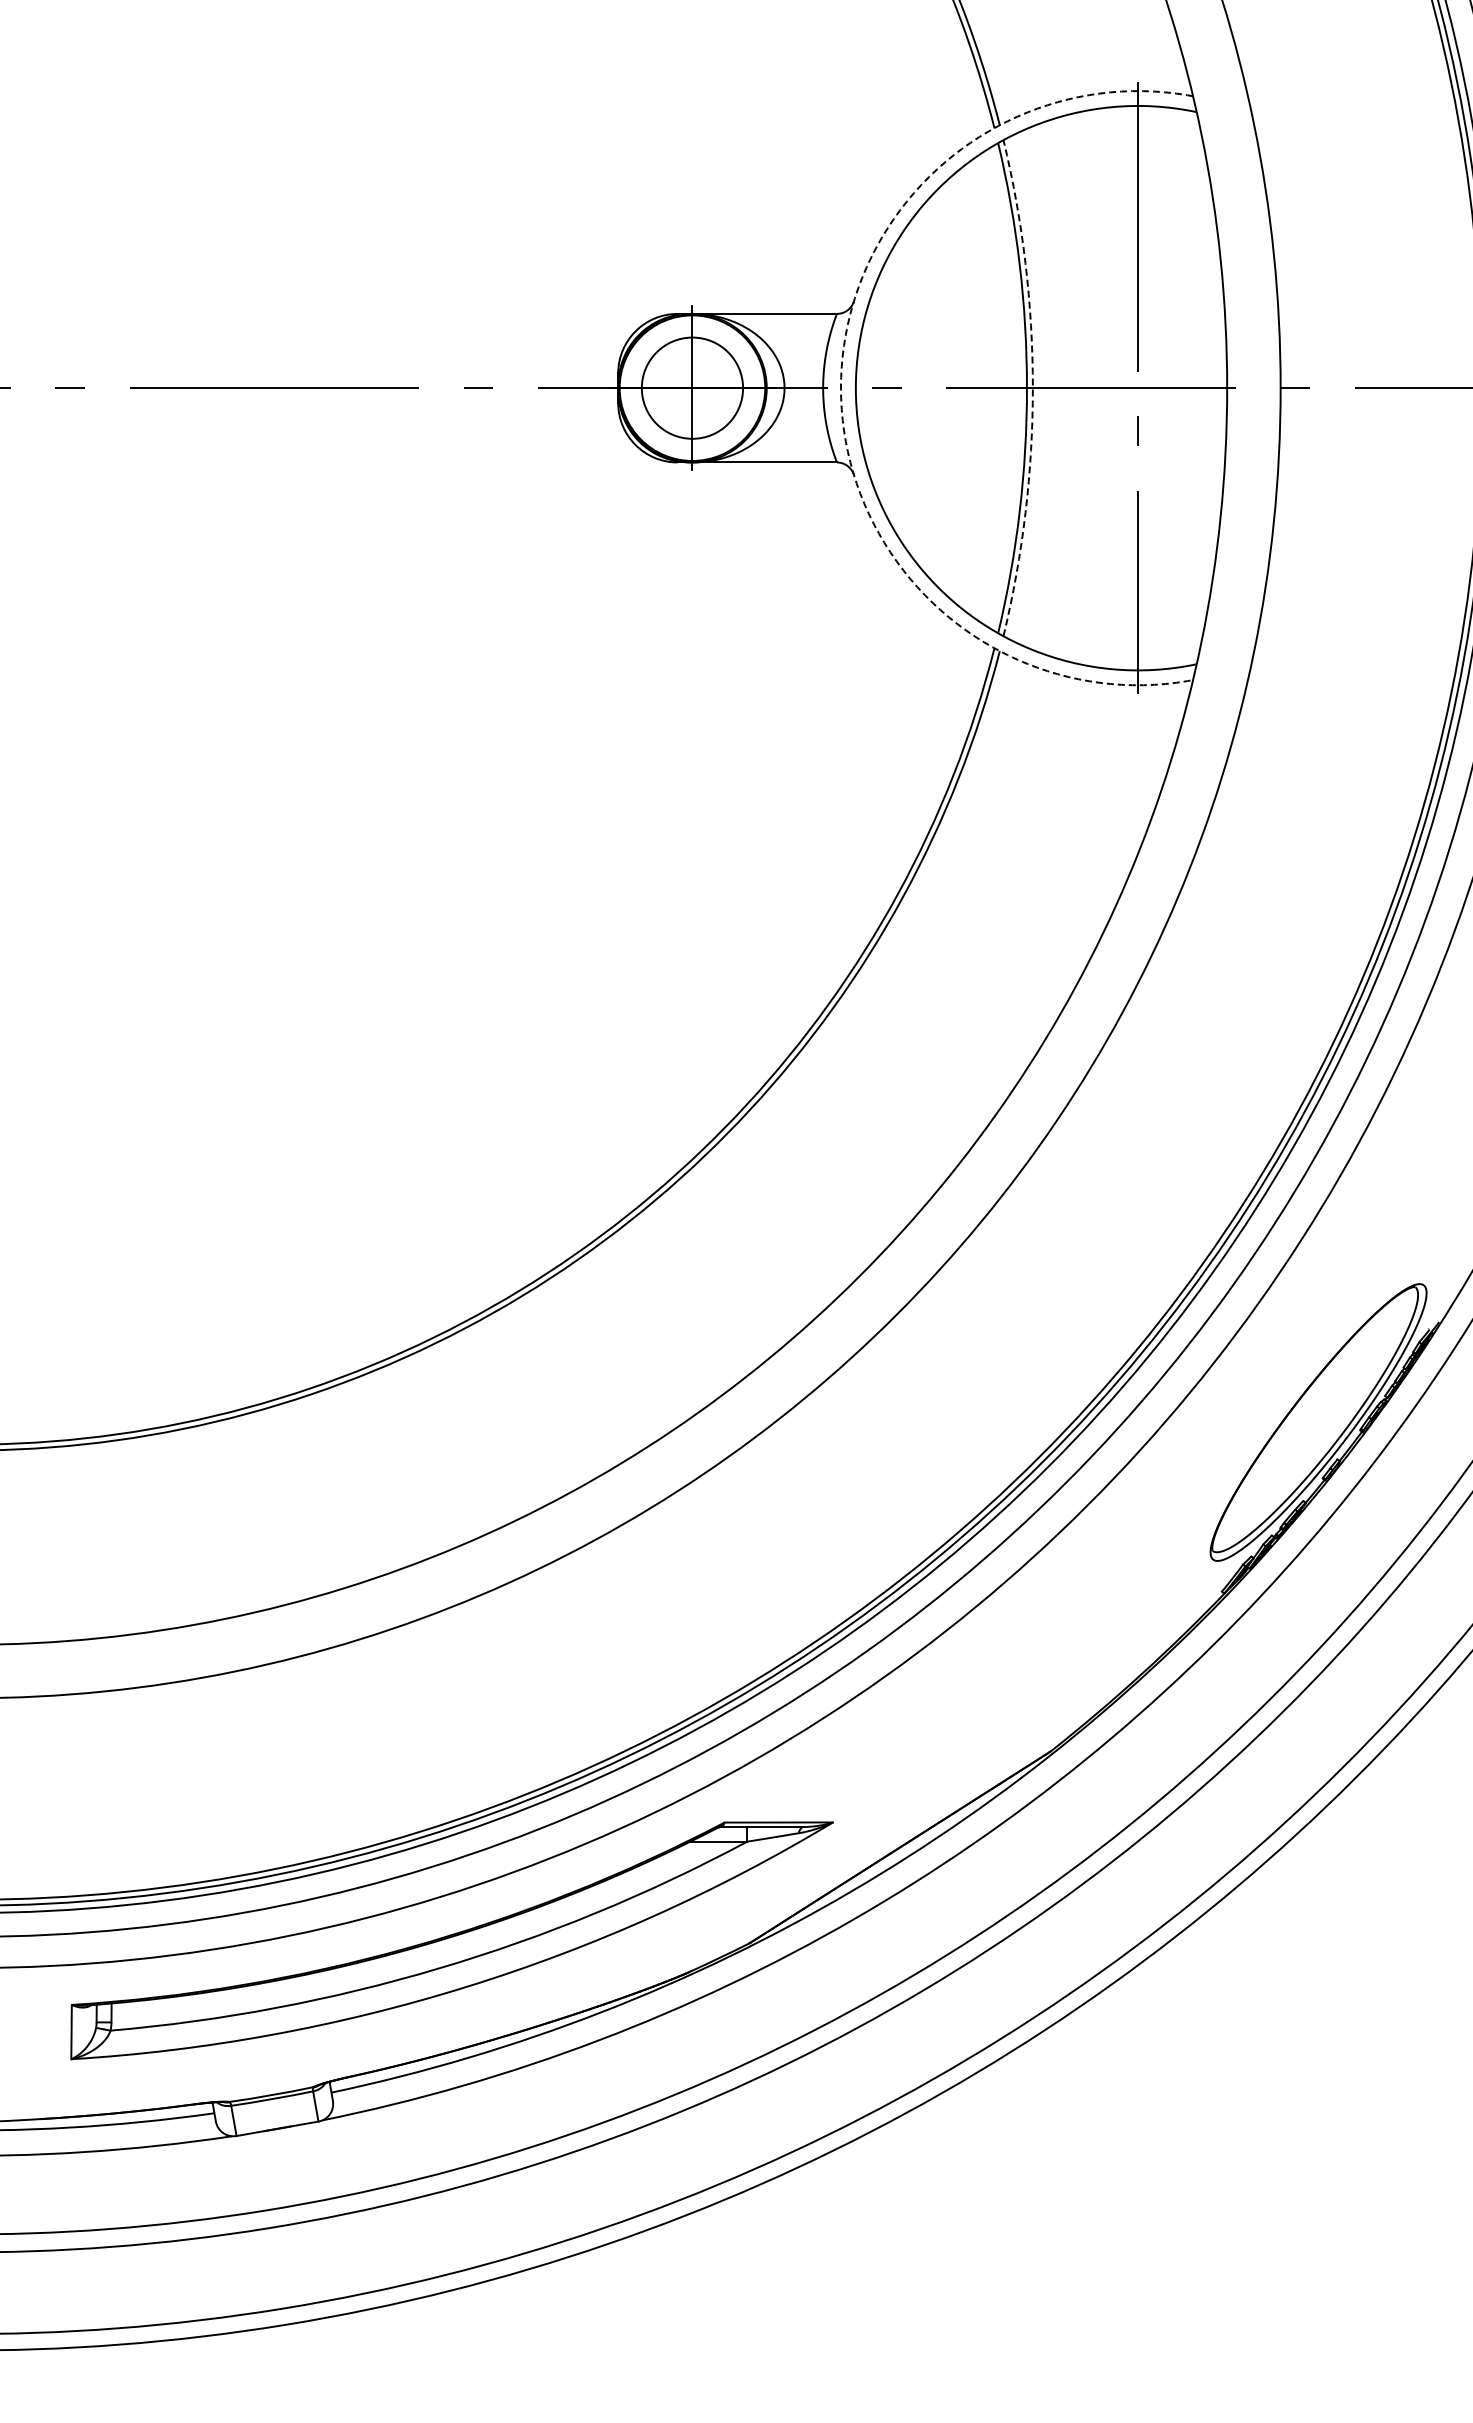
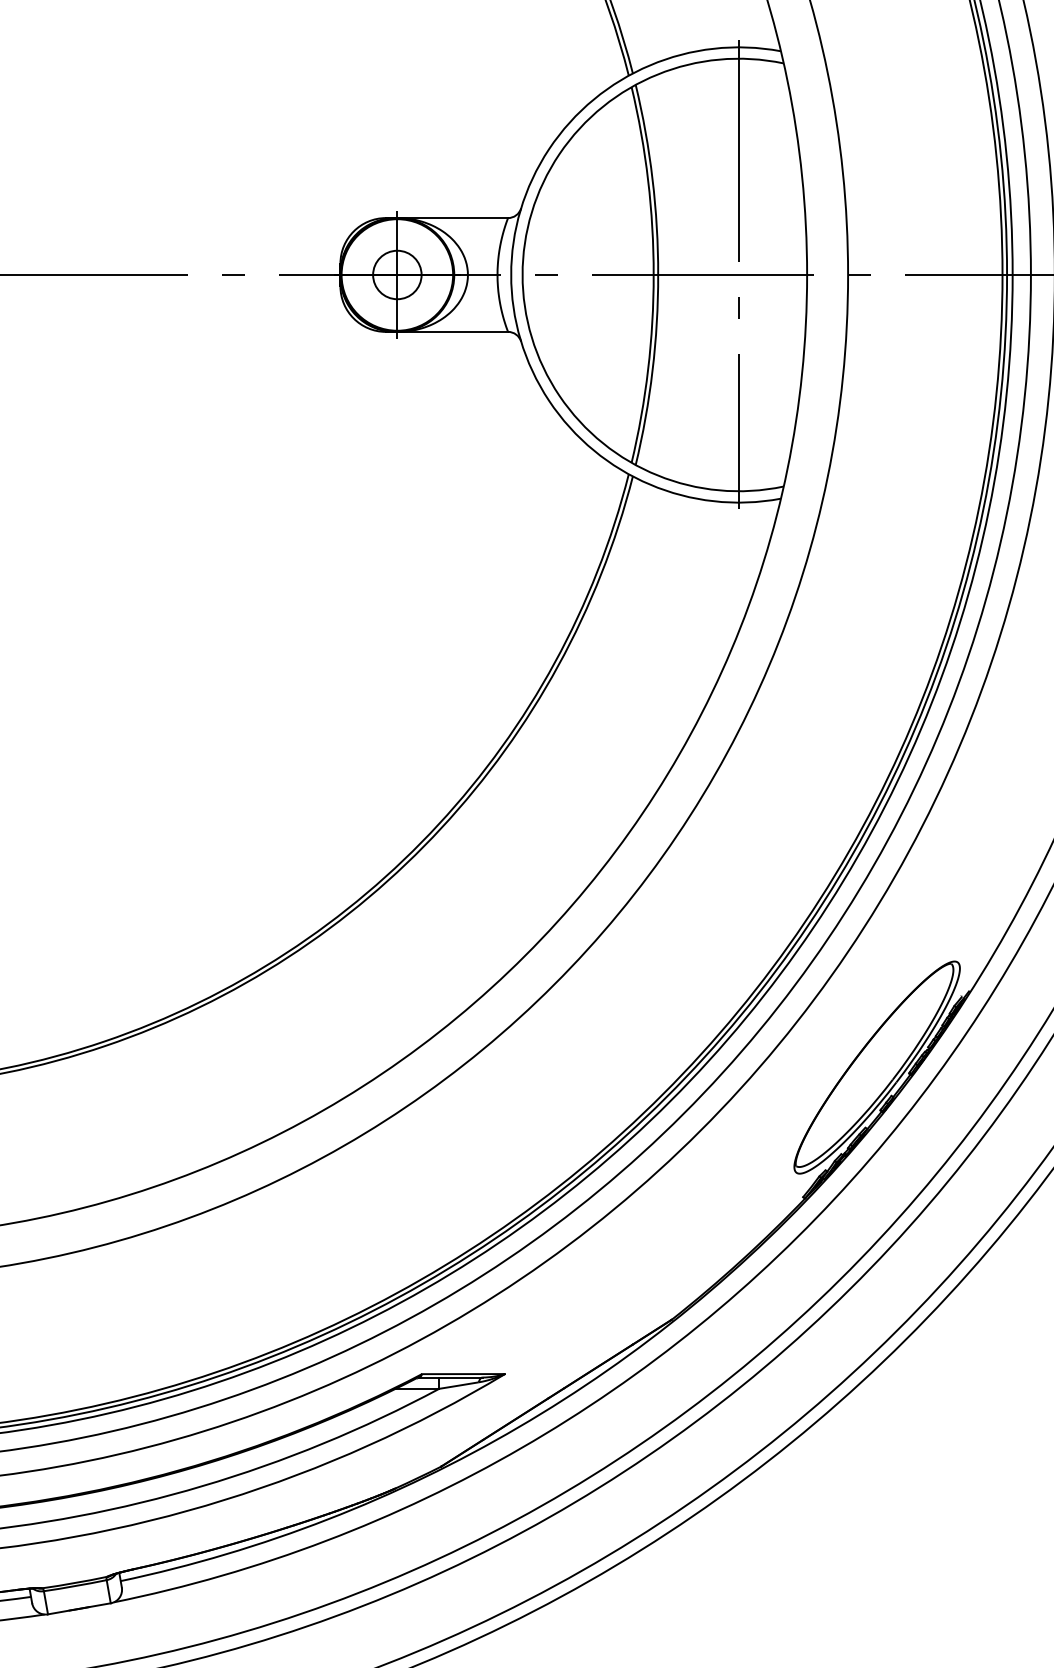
circle: (692, 387) -> (397, 274), size x0.62
arc: (841, 388) -> (511, 275), dashed -> solid
arc: (1032, 388) -> (657, 275), dashed -> solid

